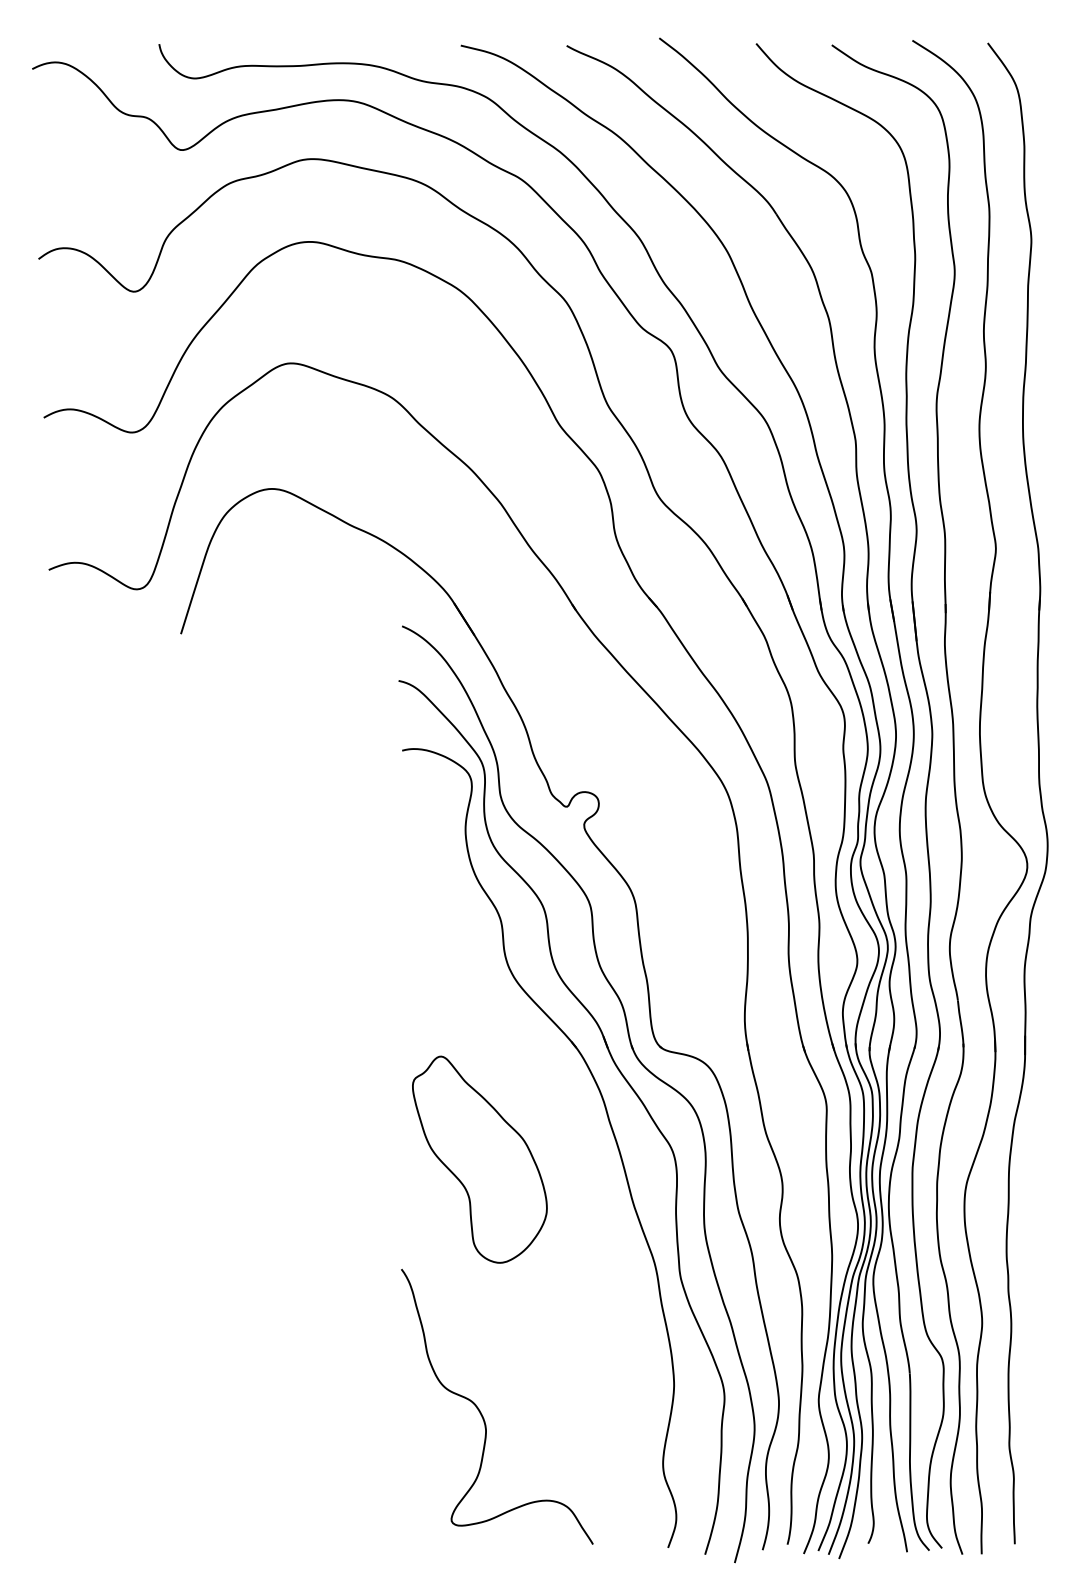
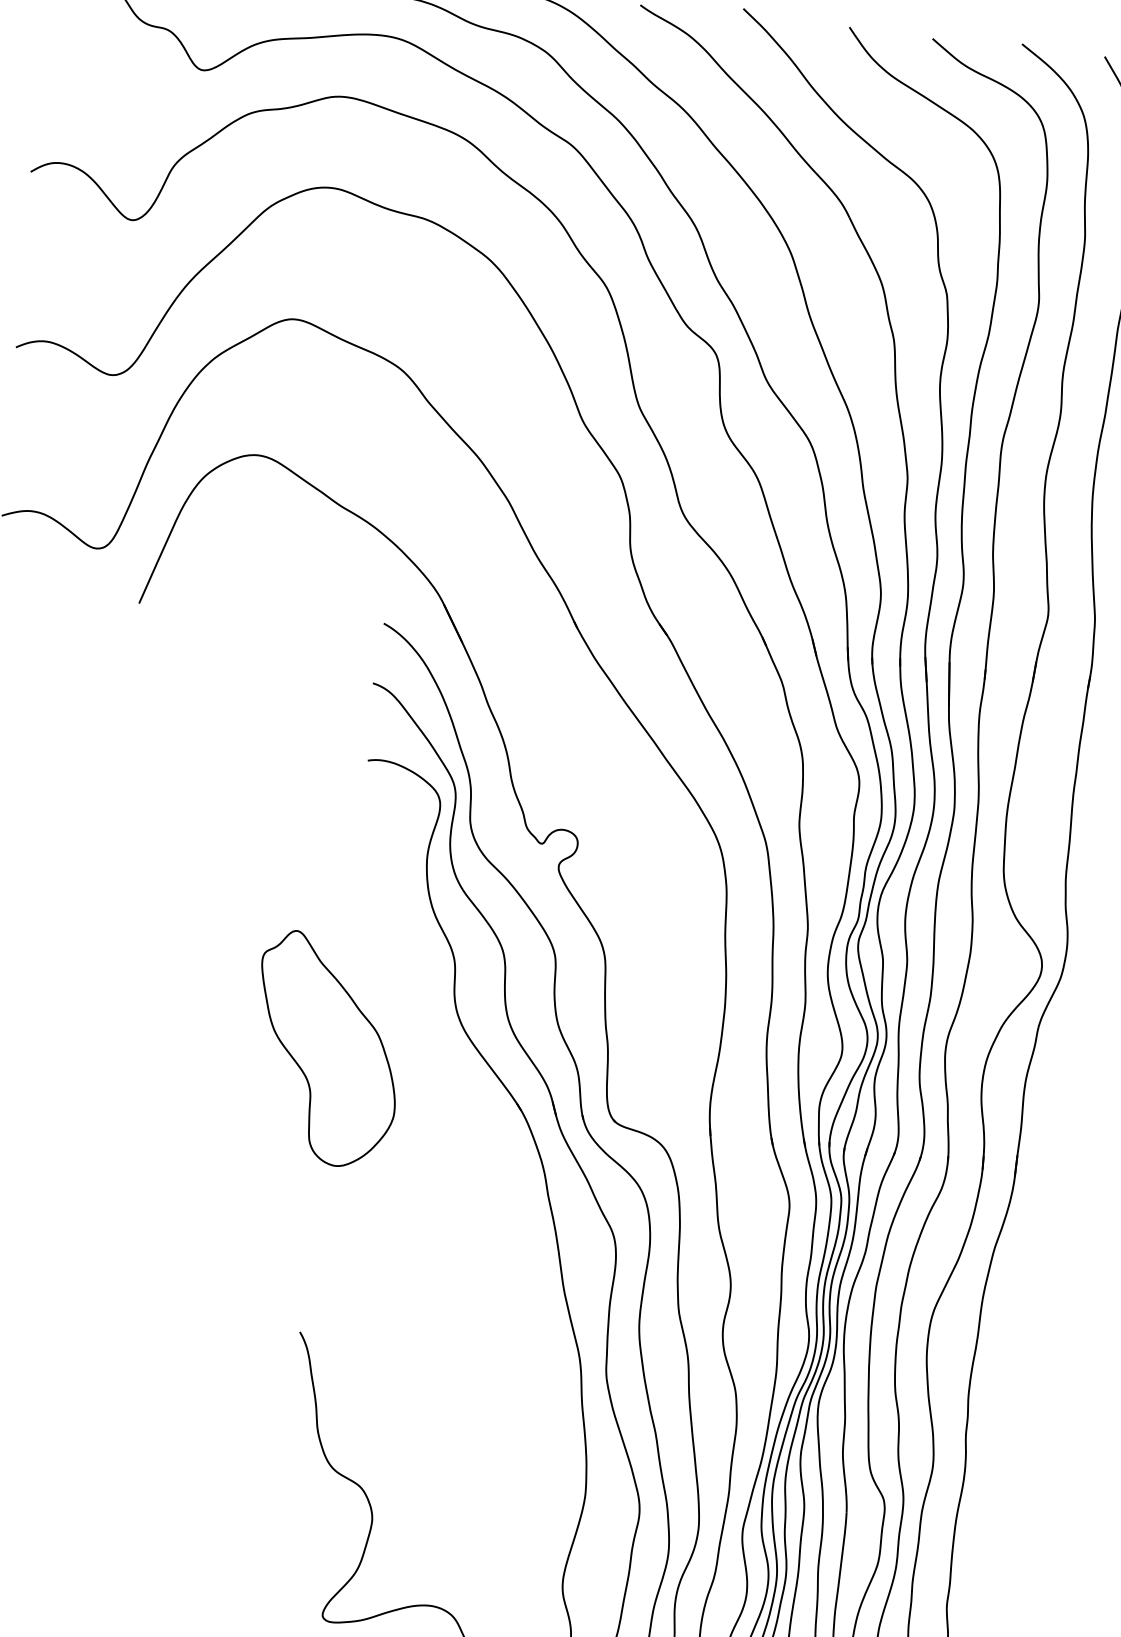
part: (479, 1159) -> (326, 1049), moved

